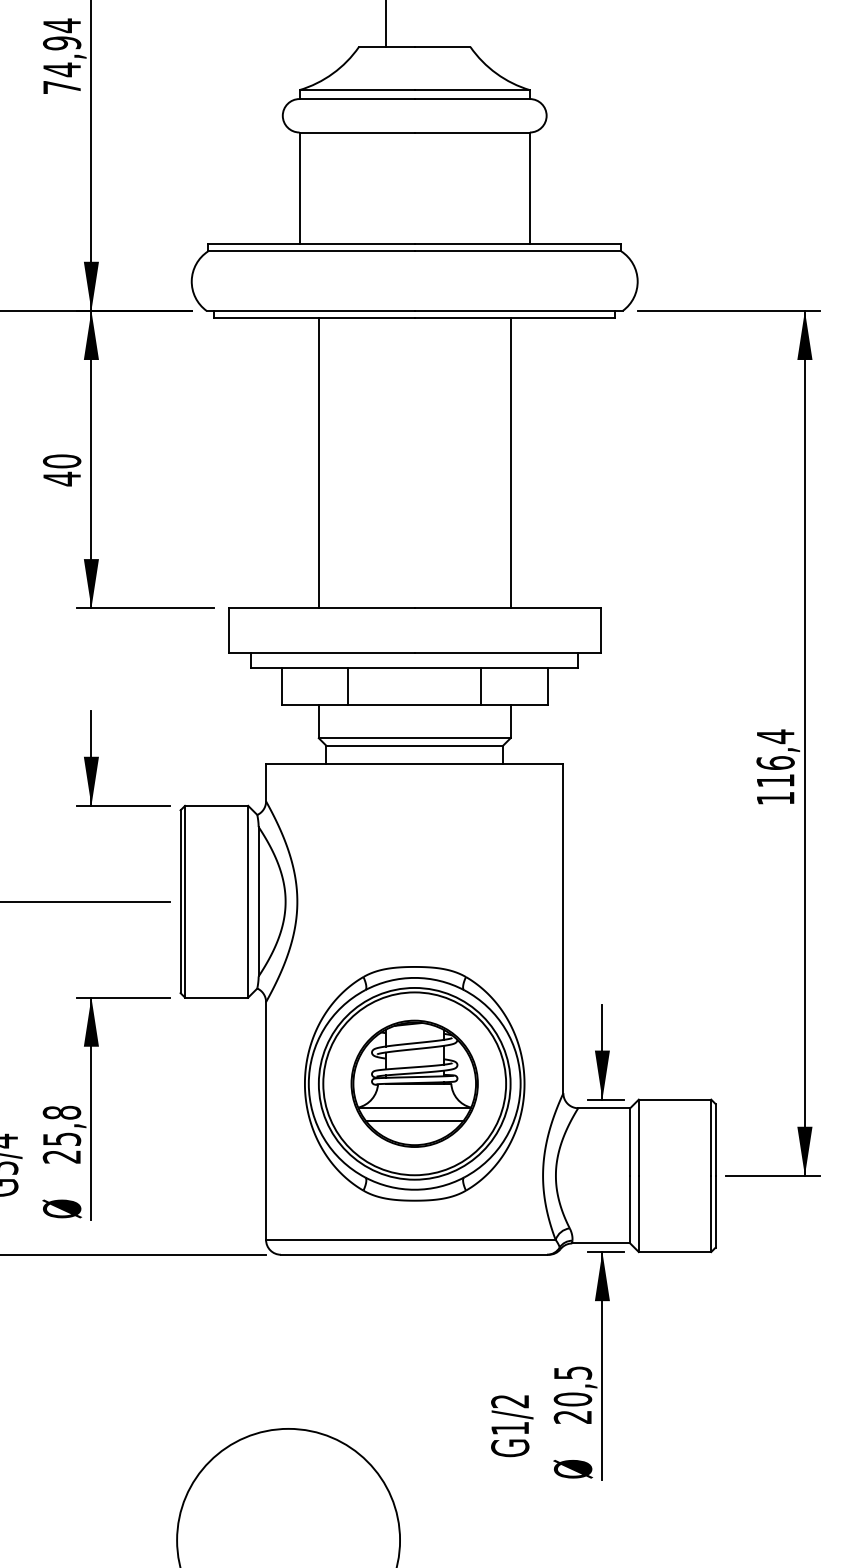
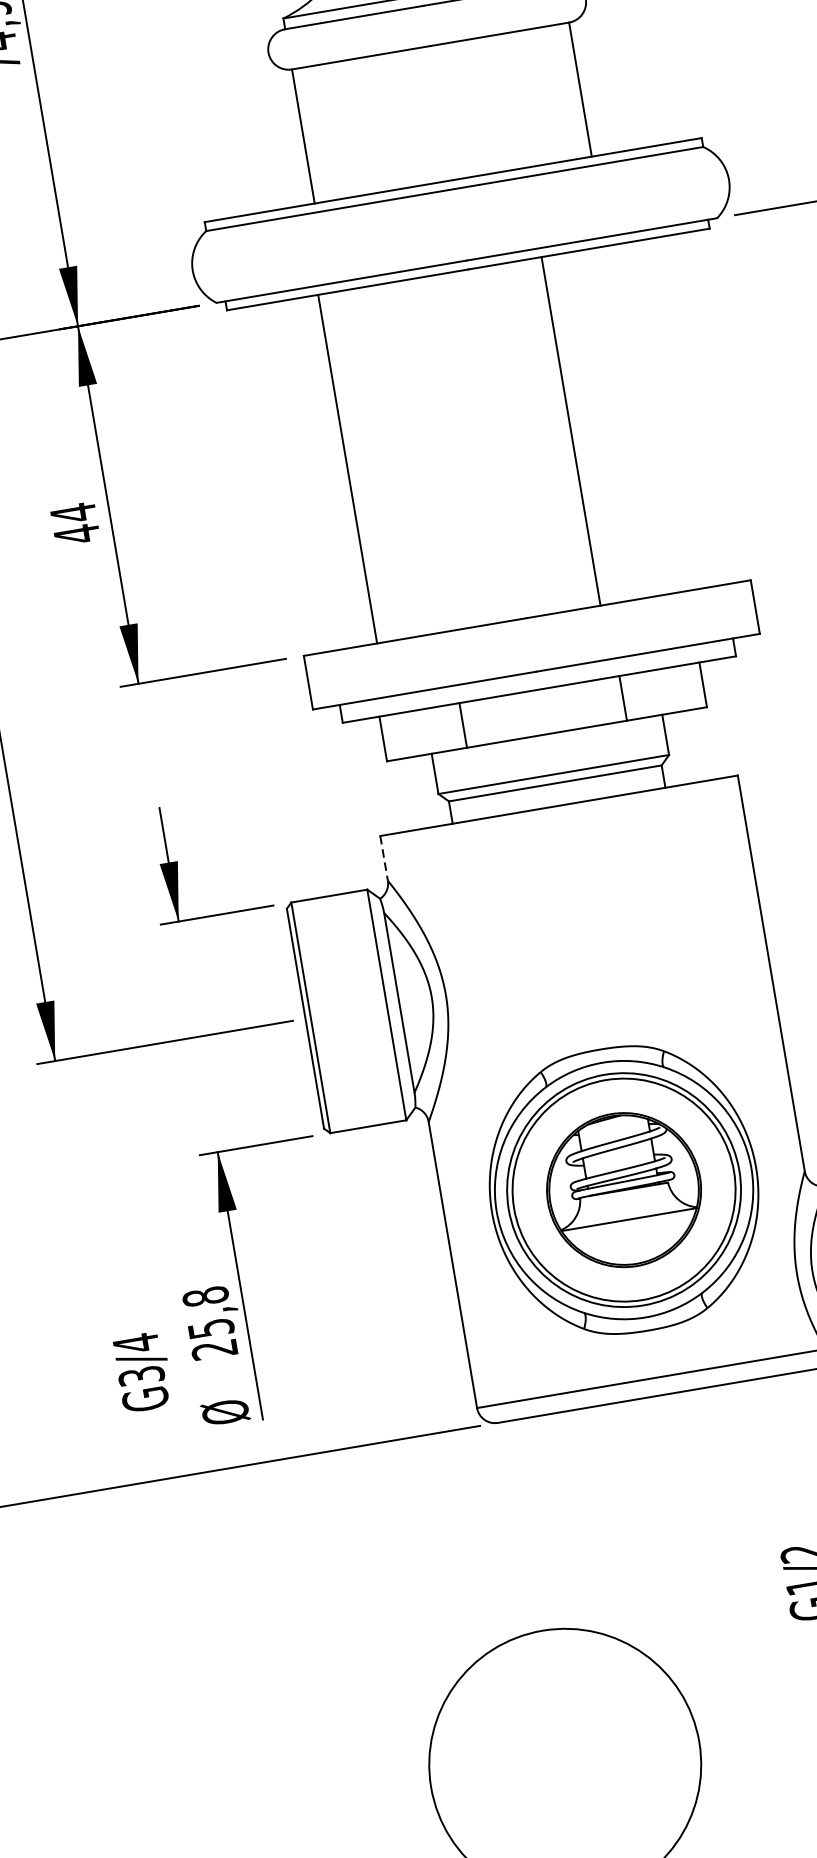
text: (62, 461) -> (73, 513), 40 -> 44
line: (318, 463) -> (347, 469), moved
line: (510, 463) -> (570, 431), moved
line: (266, 782) -> (384, 857), solid -> dashed
line: (414, 1121) -> (631, 1235), removed

